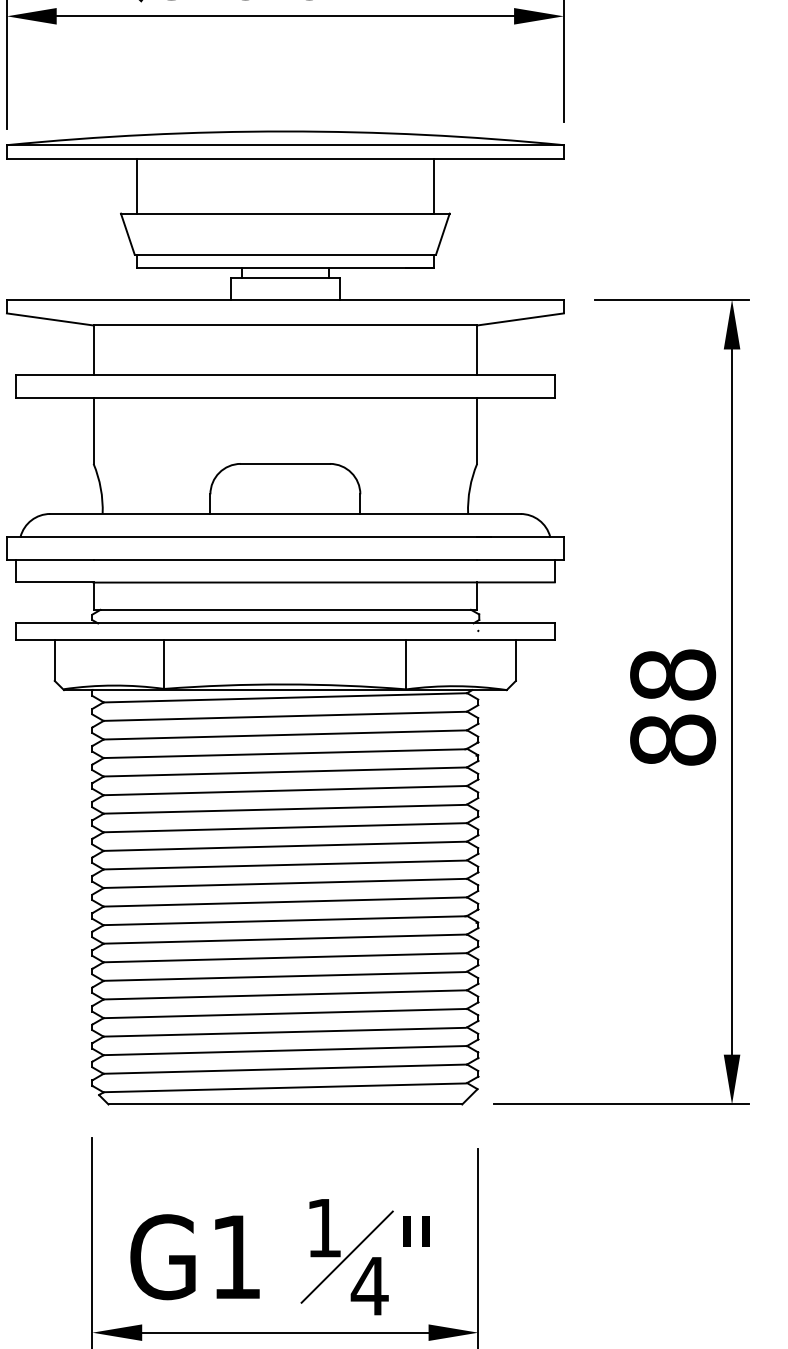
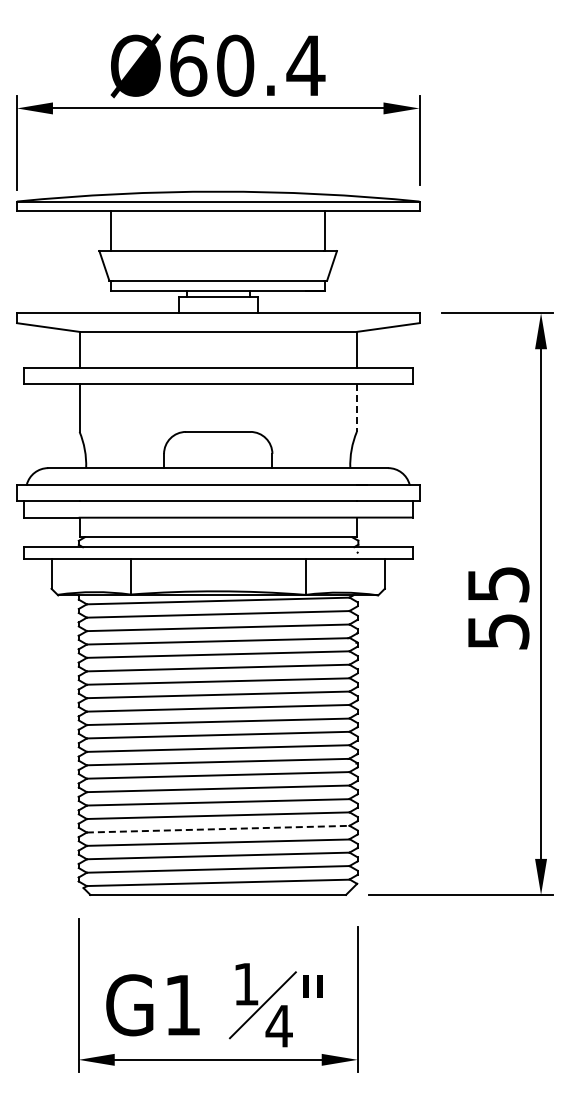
line: (476, 431) -> (356, 408), solid -> dashed
text: (673, 708) -> (498, 608), 88 -> 55
line: (285, 1013) -> (218, 829), solid -> dashed

